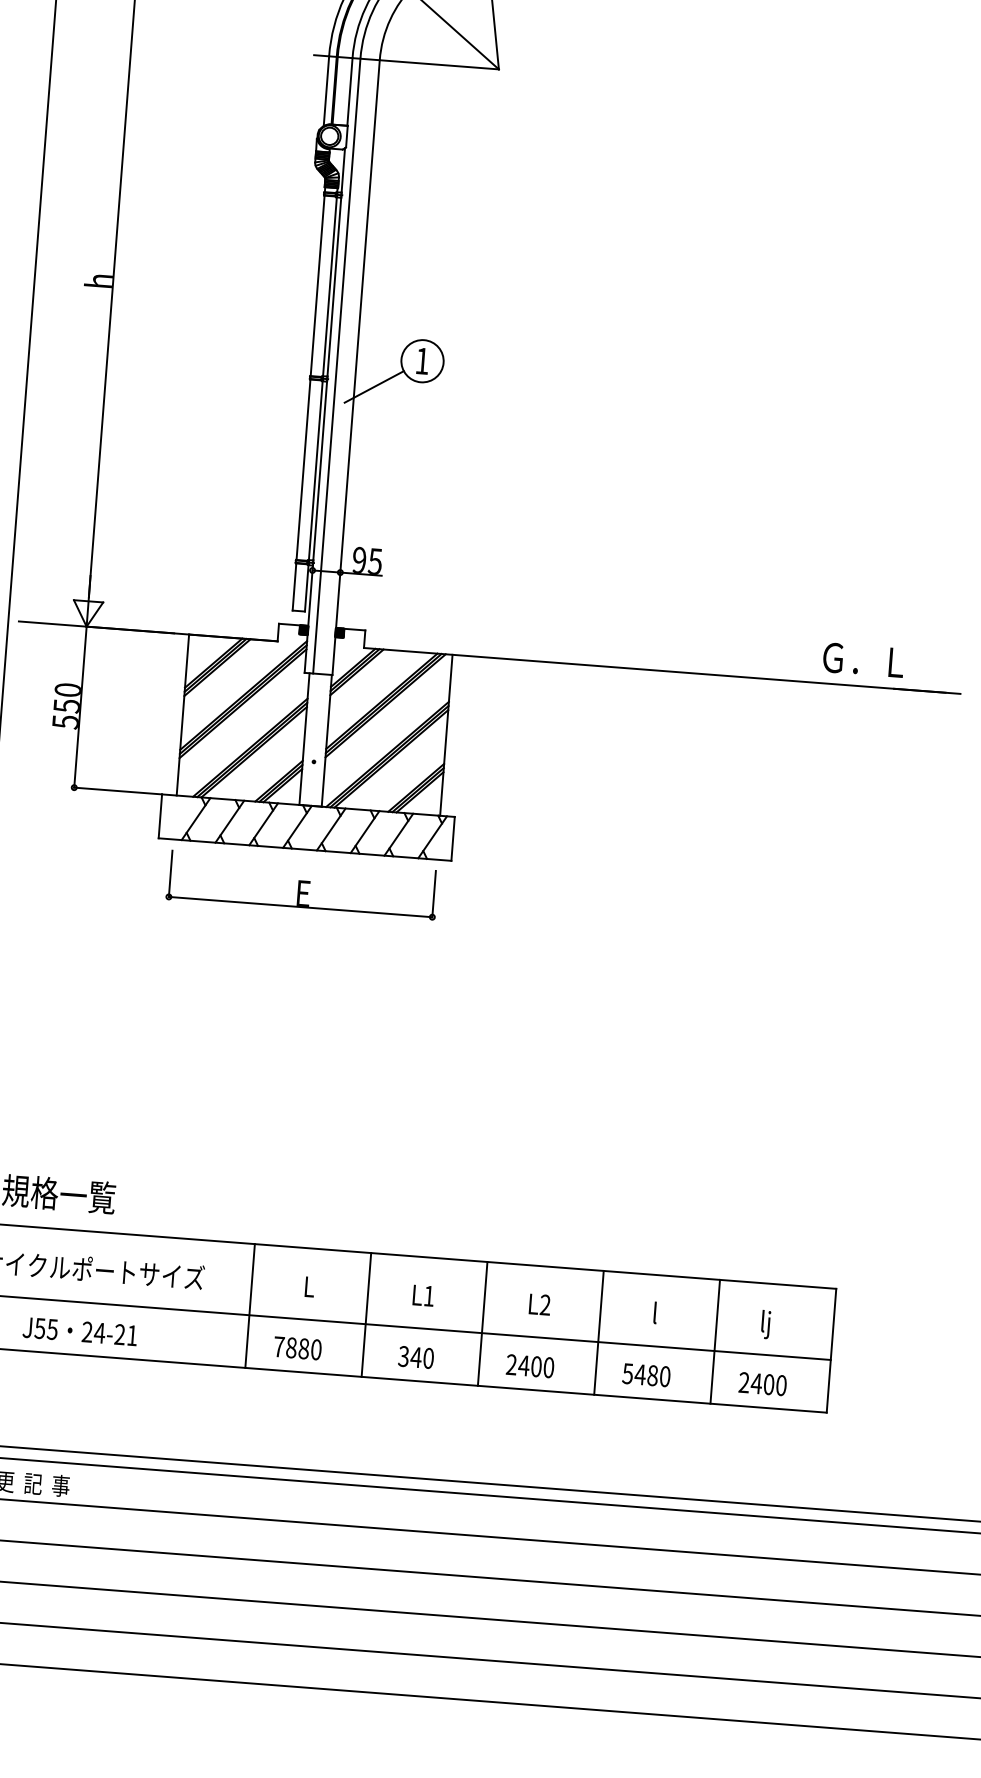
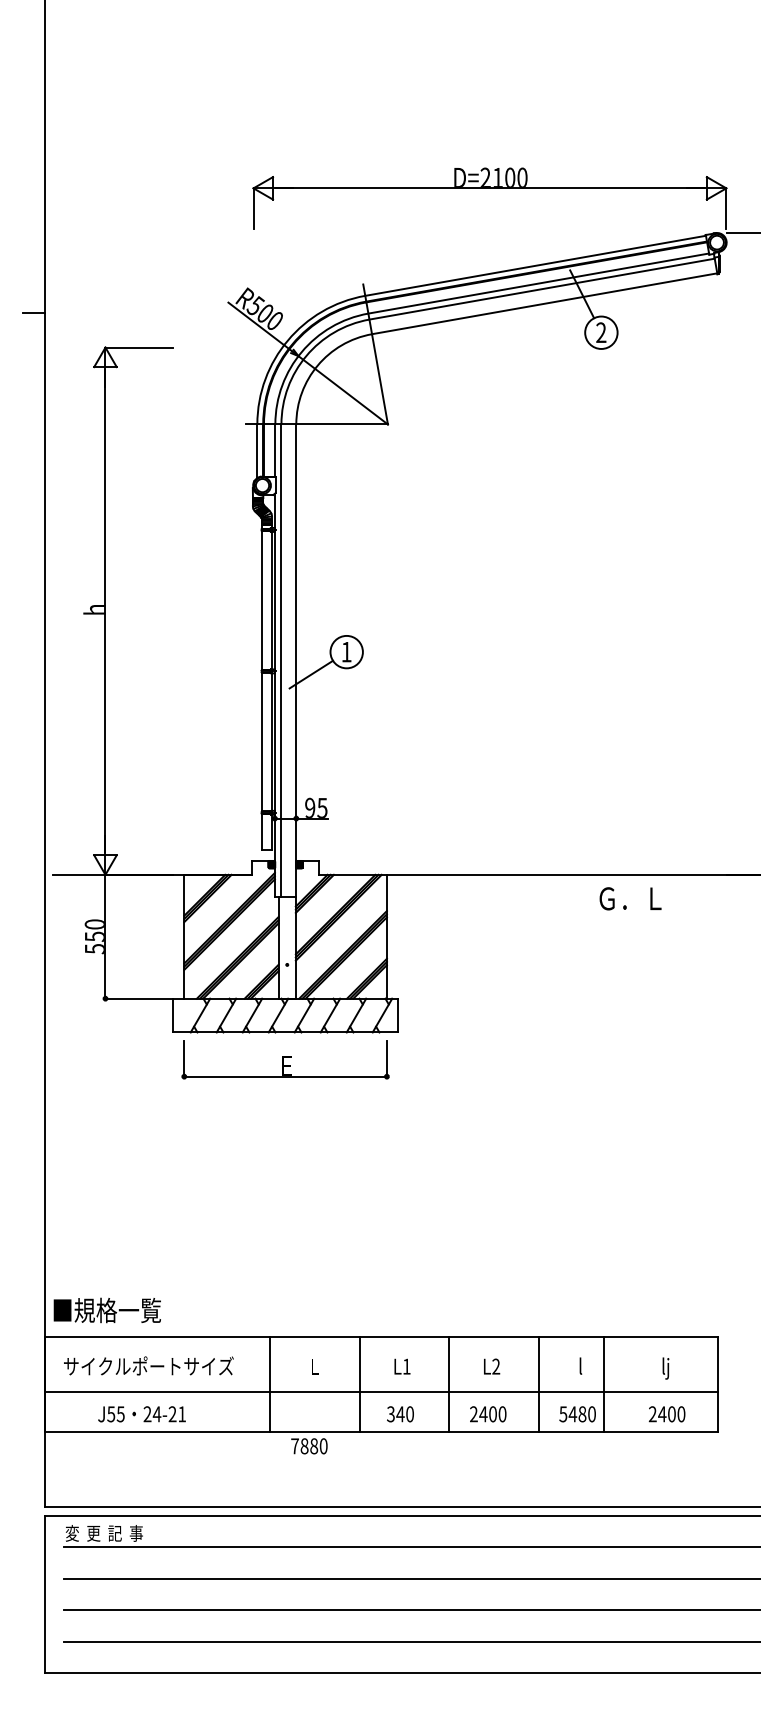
text: (863, 659) -> (630, 898), moved
line: (715, 1341) -> (604, 1384), moved
text: (297, 1348) -> (309, 1446), moved

